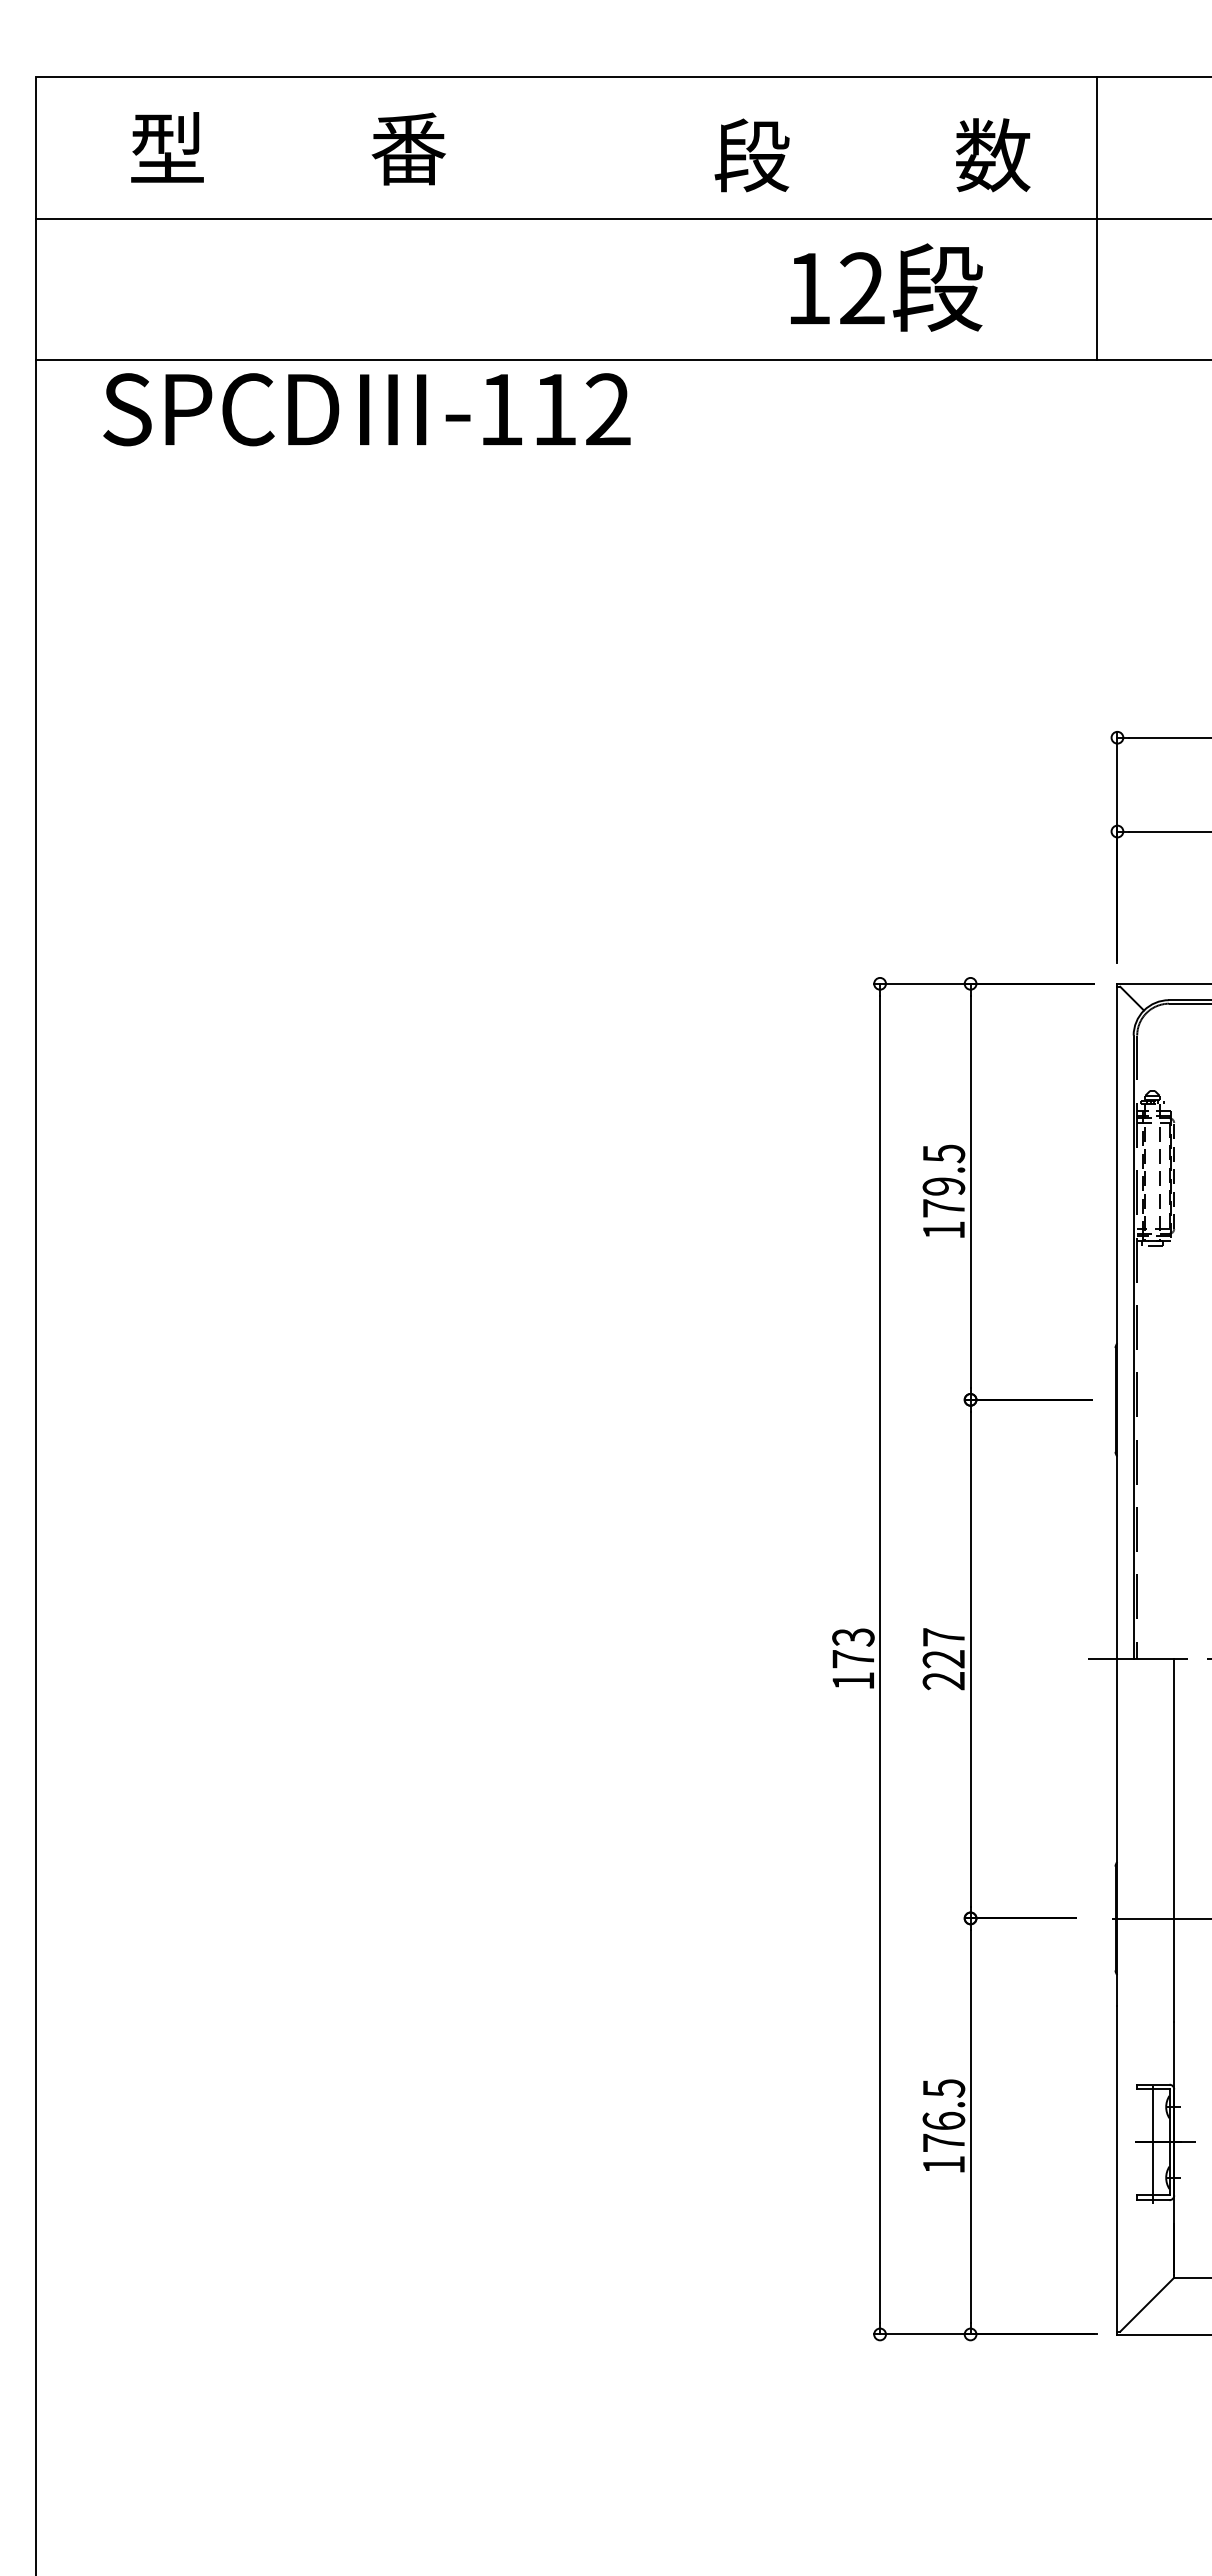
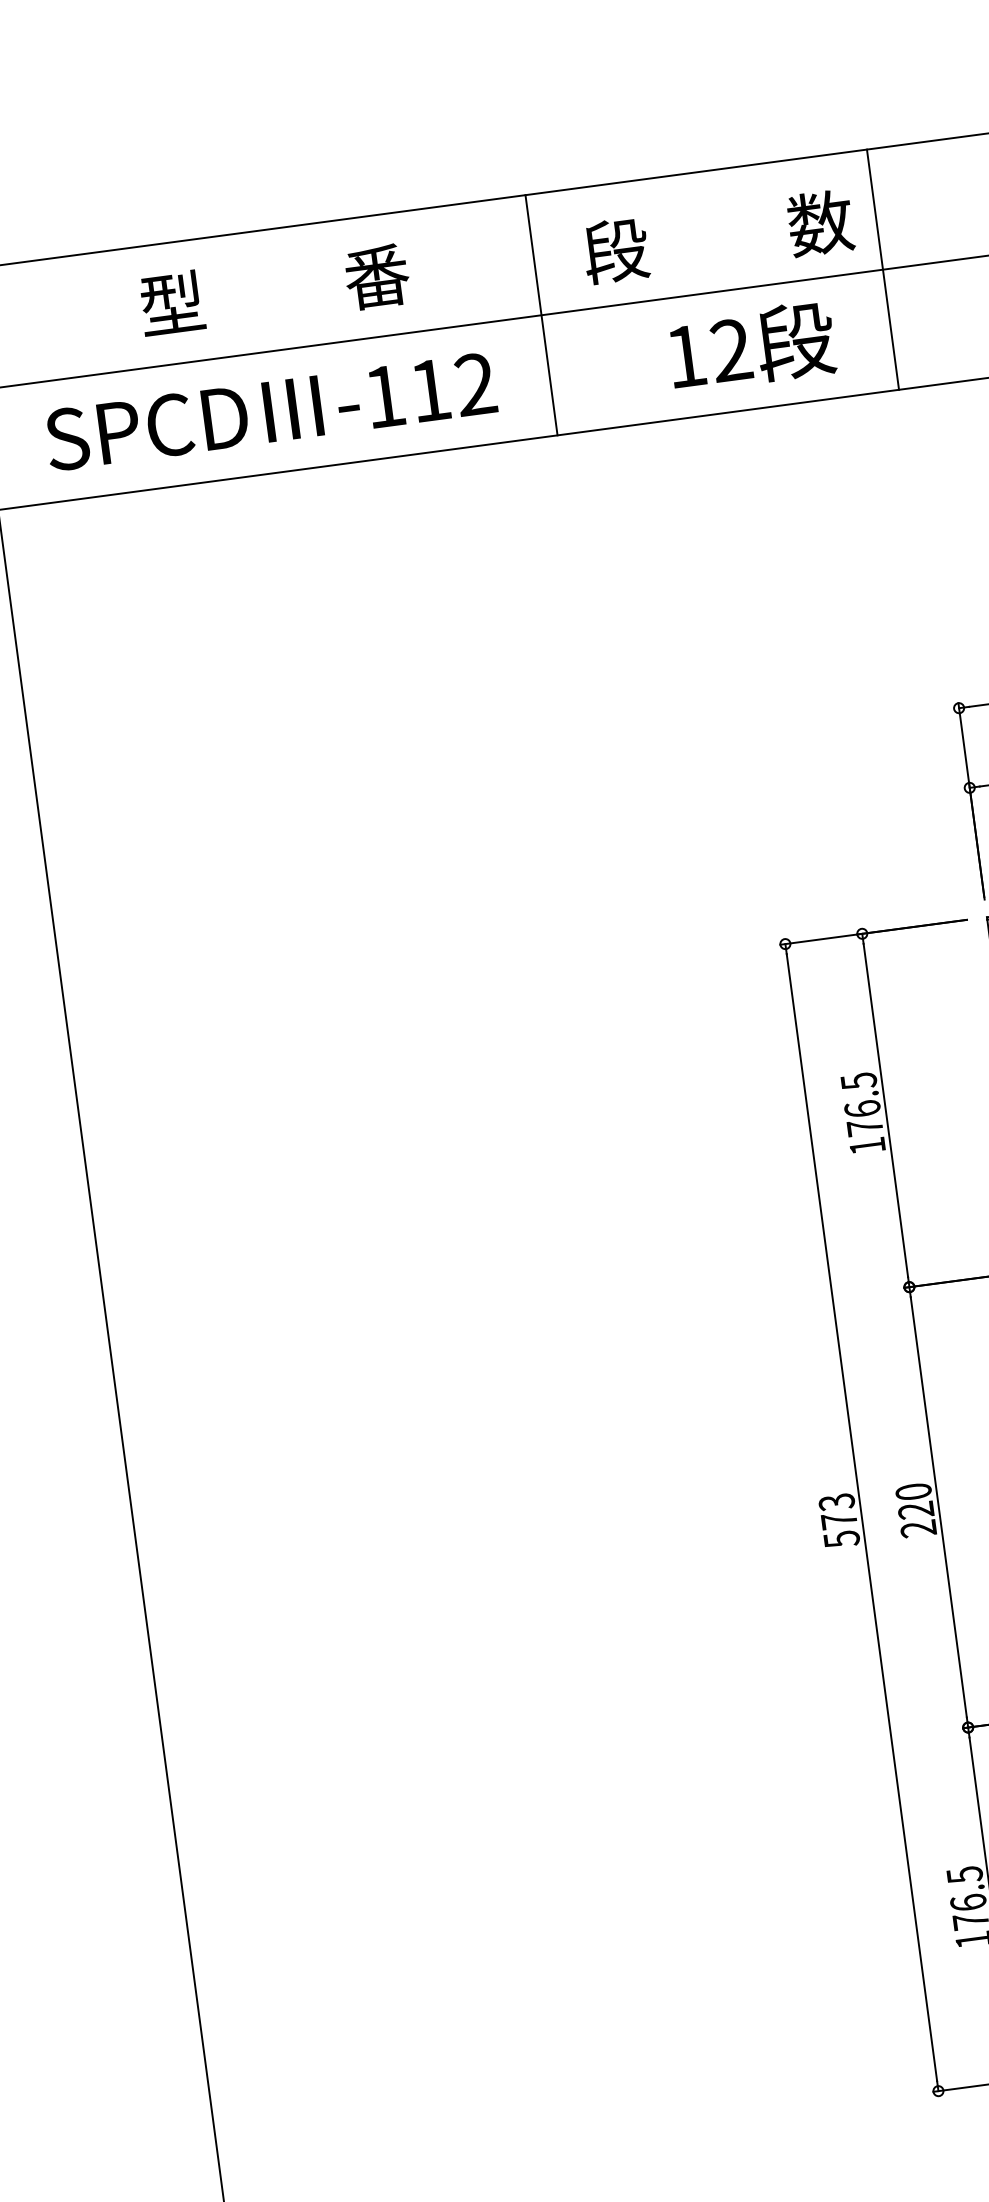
text: (288, 148) -> (274, 290), moved
text: (872, 155) -> (718, 237), moved
line: (695, 218) -> (541, 315), added
text: (886, 287) -> (751, 346), moved
text: (366, 409) -> (270, 411), moved
text: (943, 1186) -> (862, 1109), 179.5 -> 176.5
text: (943, 1637) -> (913, 1492), 227 -> 220
text: (853, 1681) -> (841, 1539), 173 -> 573

